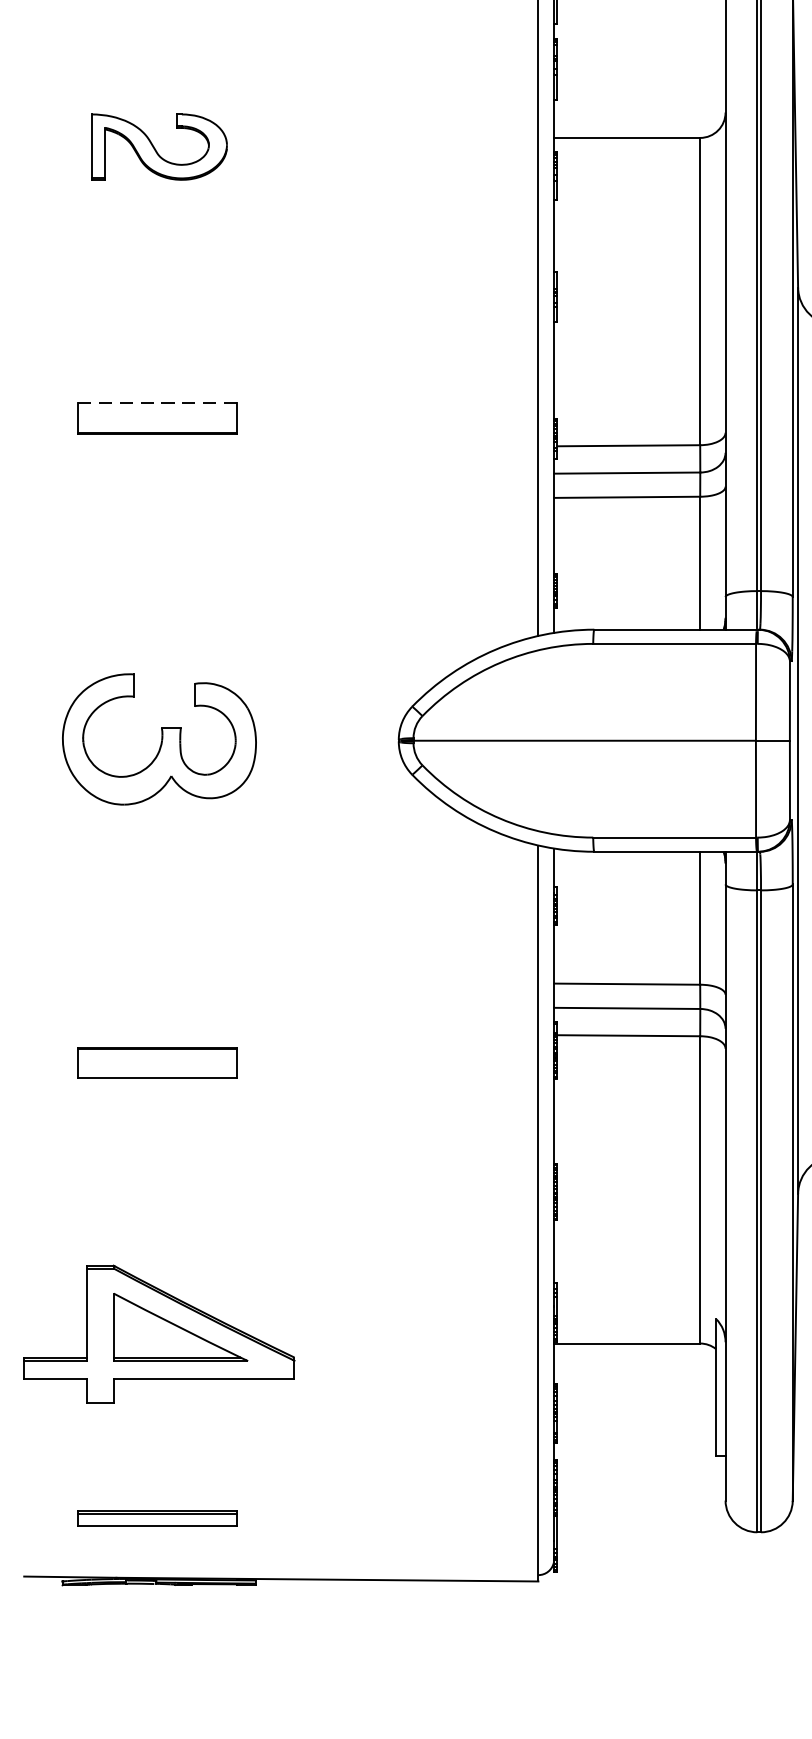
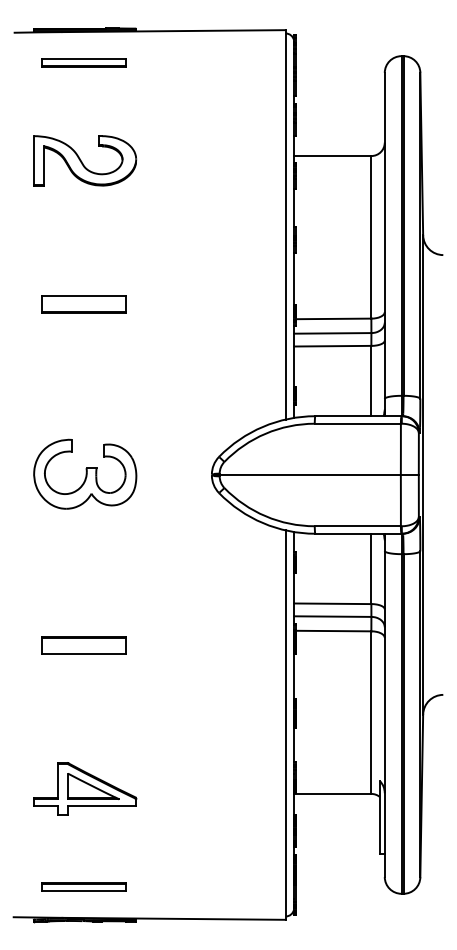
part: (159, 146) -> (85, 160), size x1.43
line: (158, 403) -> (84, 296), dashed -> solid
part: (159, 1333) -> (85, 788), size x0.71

